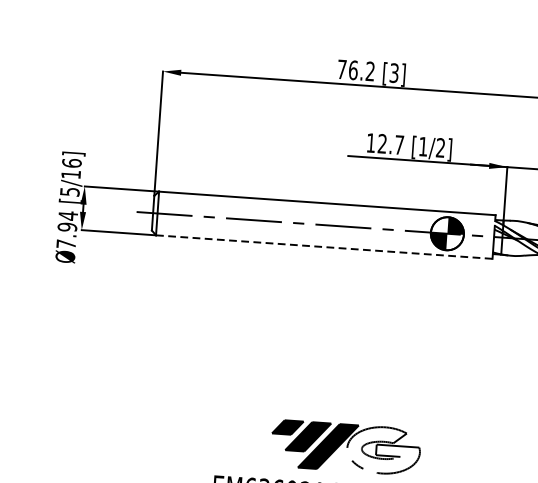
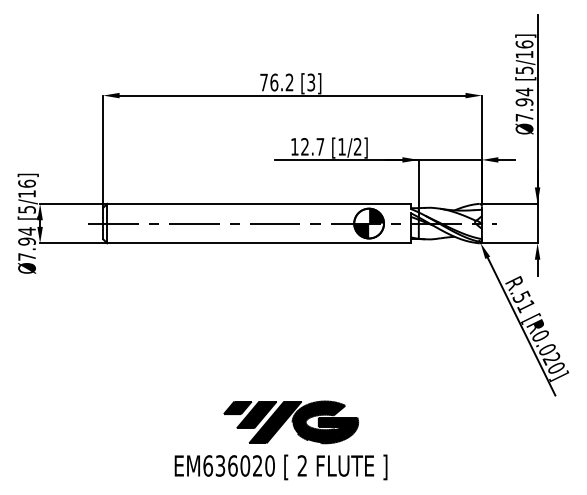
line: (324, 247) -> (259, 243), dashed -> solid
fill: (383, 450) -> (325, 422), added

